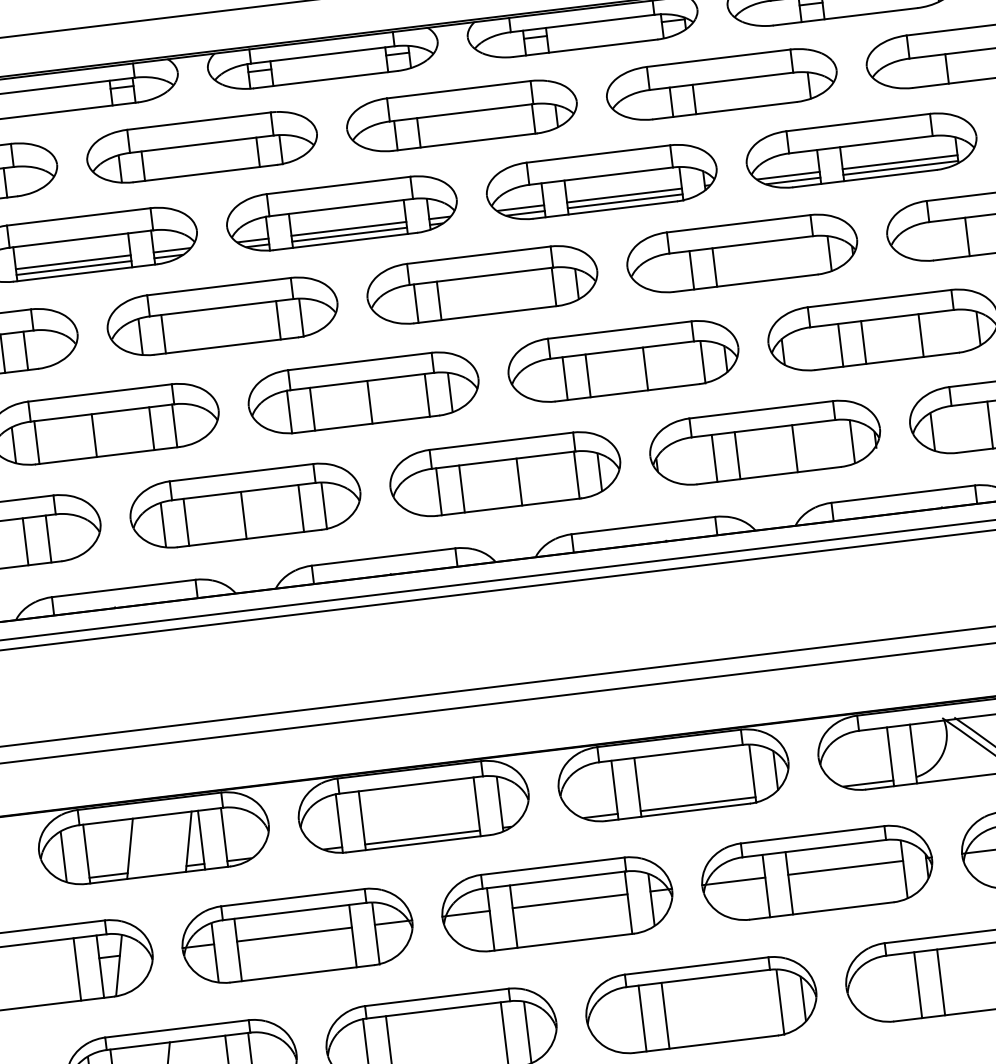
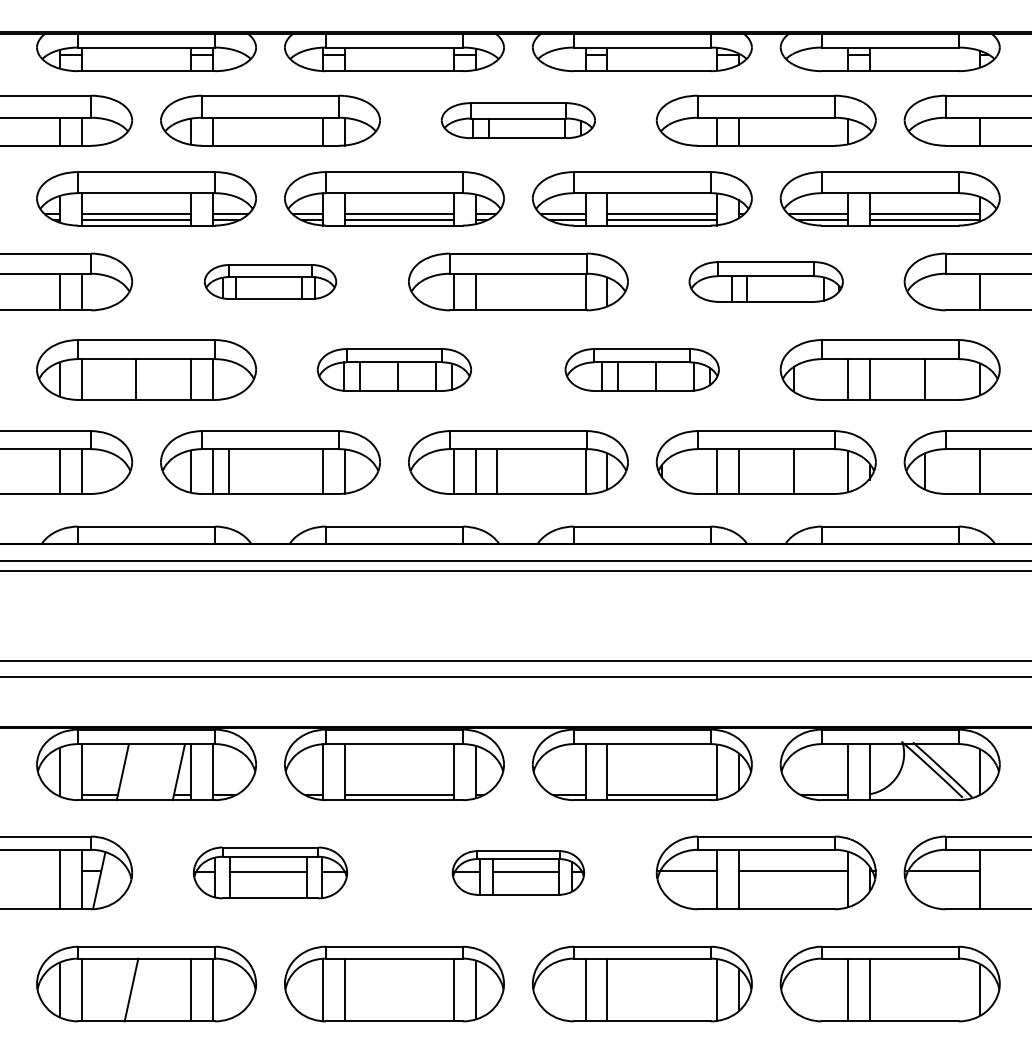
part: (462, 115) -> (518, 120), size x0.7
part: (741, 253) -> (765, 281), size x0.7
part: (222, 315) -> (270, 281), size x0.6
part: (622, 361) -> (641, 369), size x0.7
part: (363, 392) -> (394, 369), size x0.7
line: (519, 482) -> (496, 471), moved
line: (243, 515) -> (228, 471), moved
part: (557, 903) -> (518, 872), size x0.6
part: (297, 935) -> (270, 872), size x0.7

